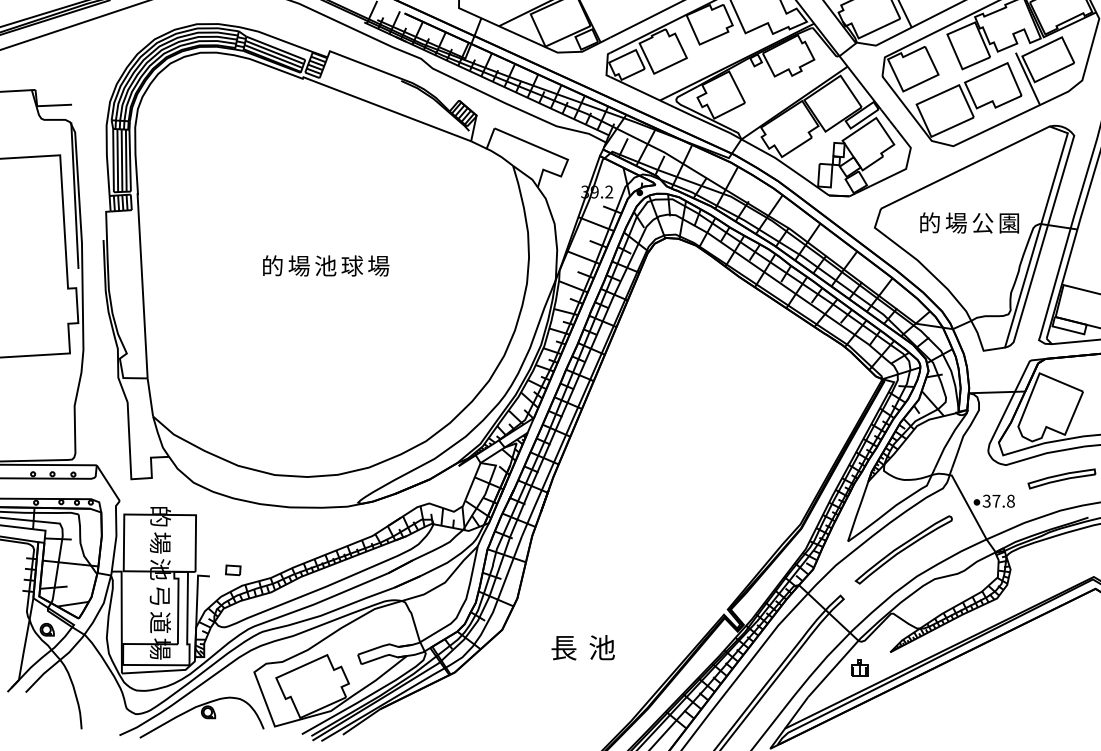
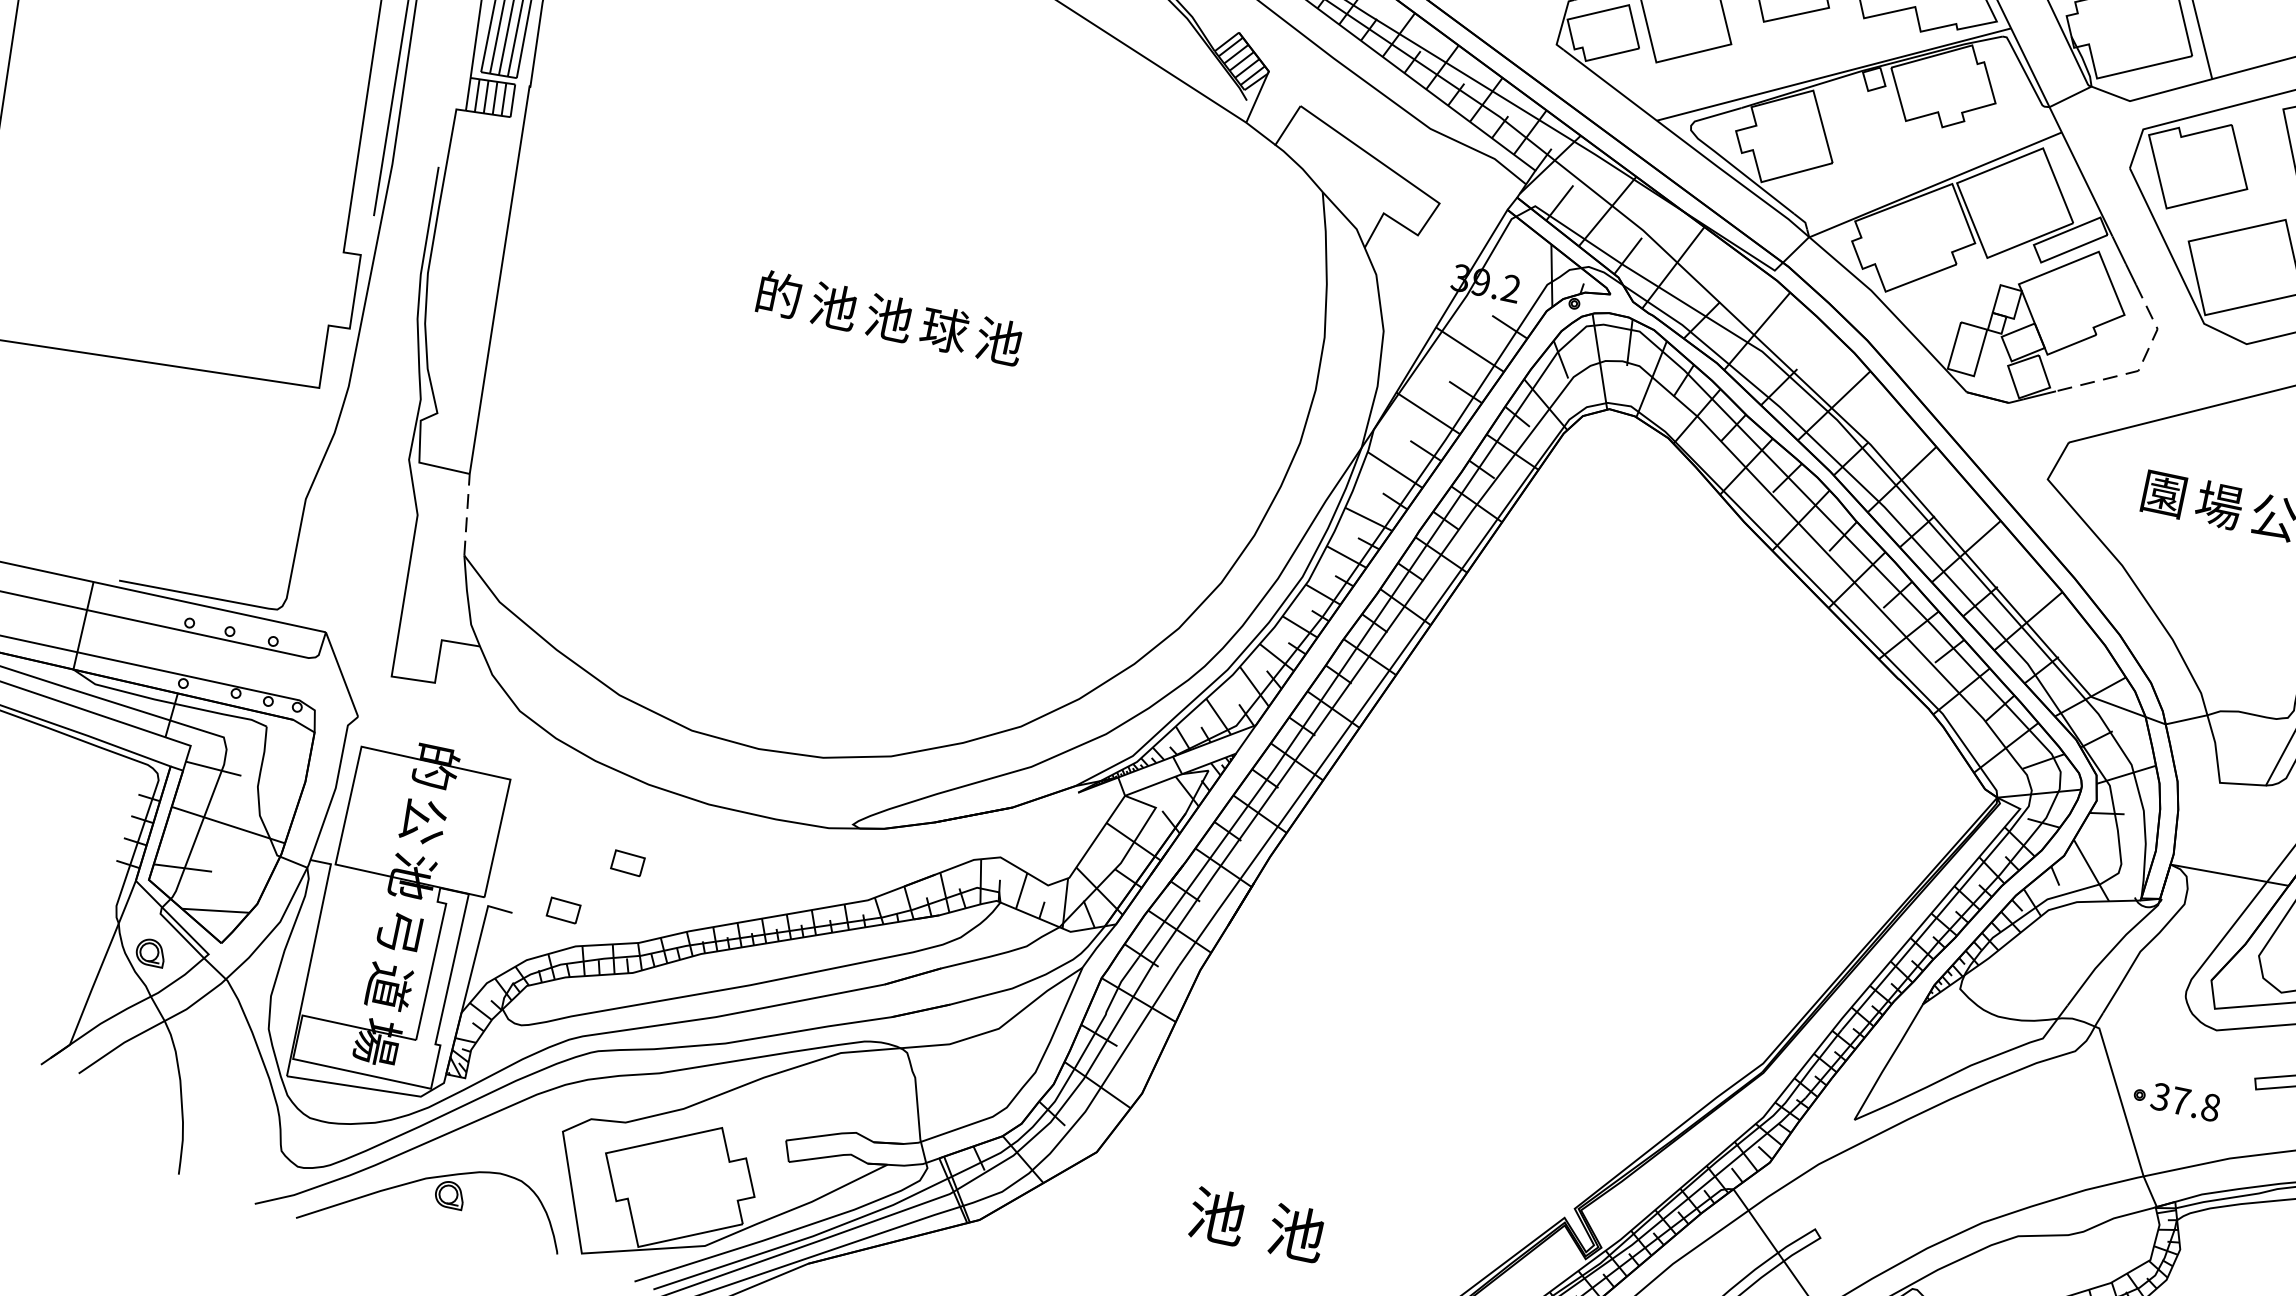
line: (906, 167) -> (2139, 367), solid -> dashed
text: (929, 222) -> (2163, 492), 的 -> 園
text: (298, 265) -> (832, 305), 場 -> 池
text: (378, 265) -> (999, 340), 場 -> 池
line: (150, 396) -> (467, 512), solid -> dashed
text: (159, 542) -> (422, 820), 場 -> 公
part: (258, 542) -> (628, 863), added
part: (903, 549) -> (1966, 1160), removed
text: (563, 647) -> (1216, 1215), 長 -> 池

